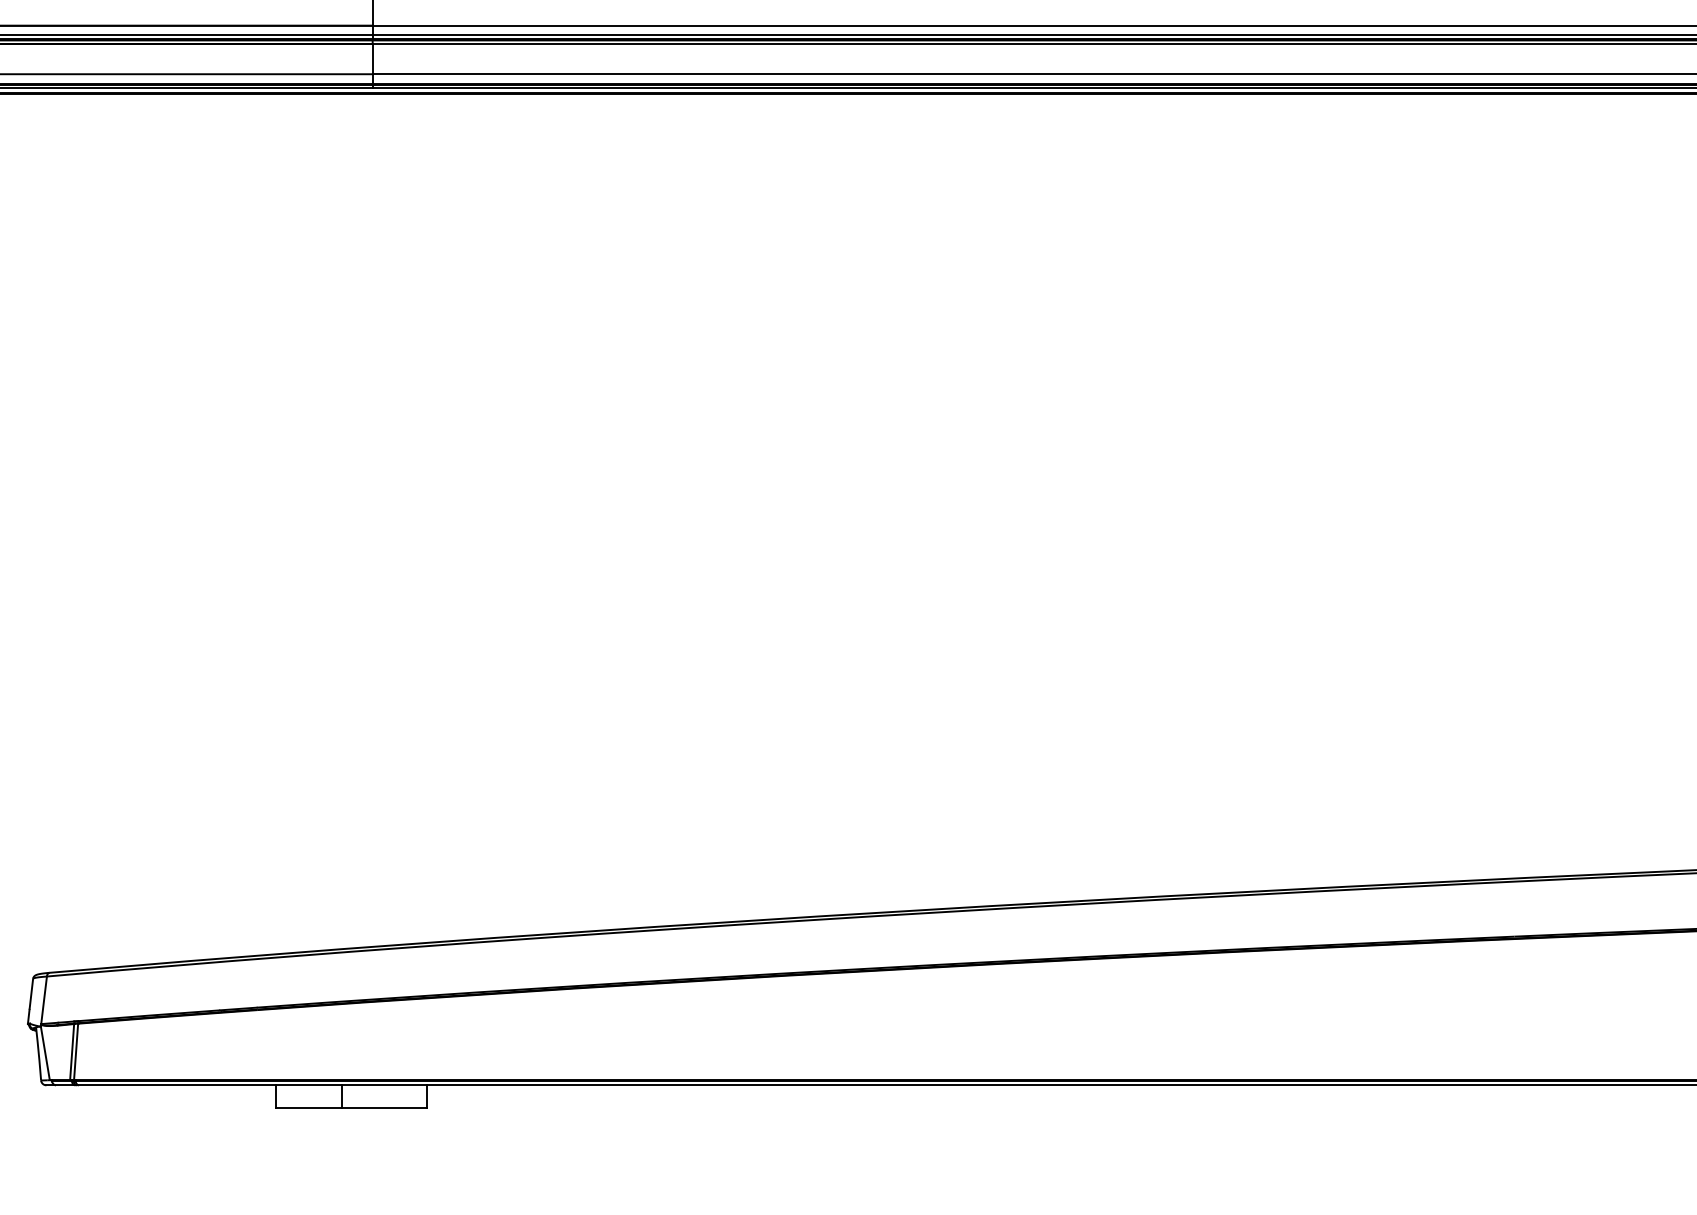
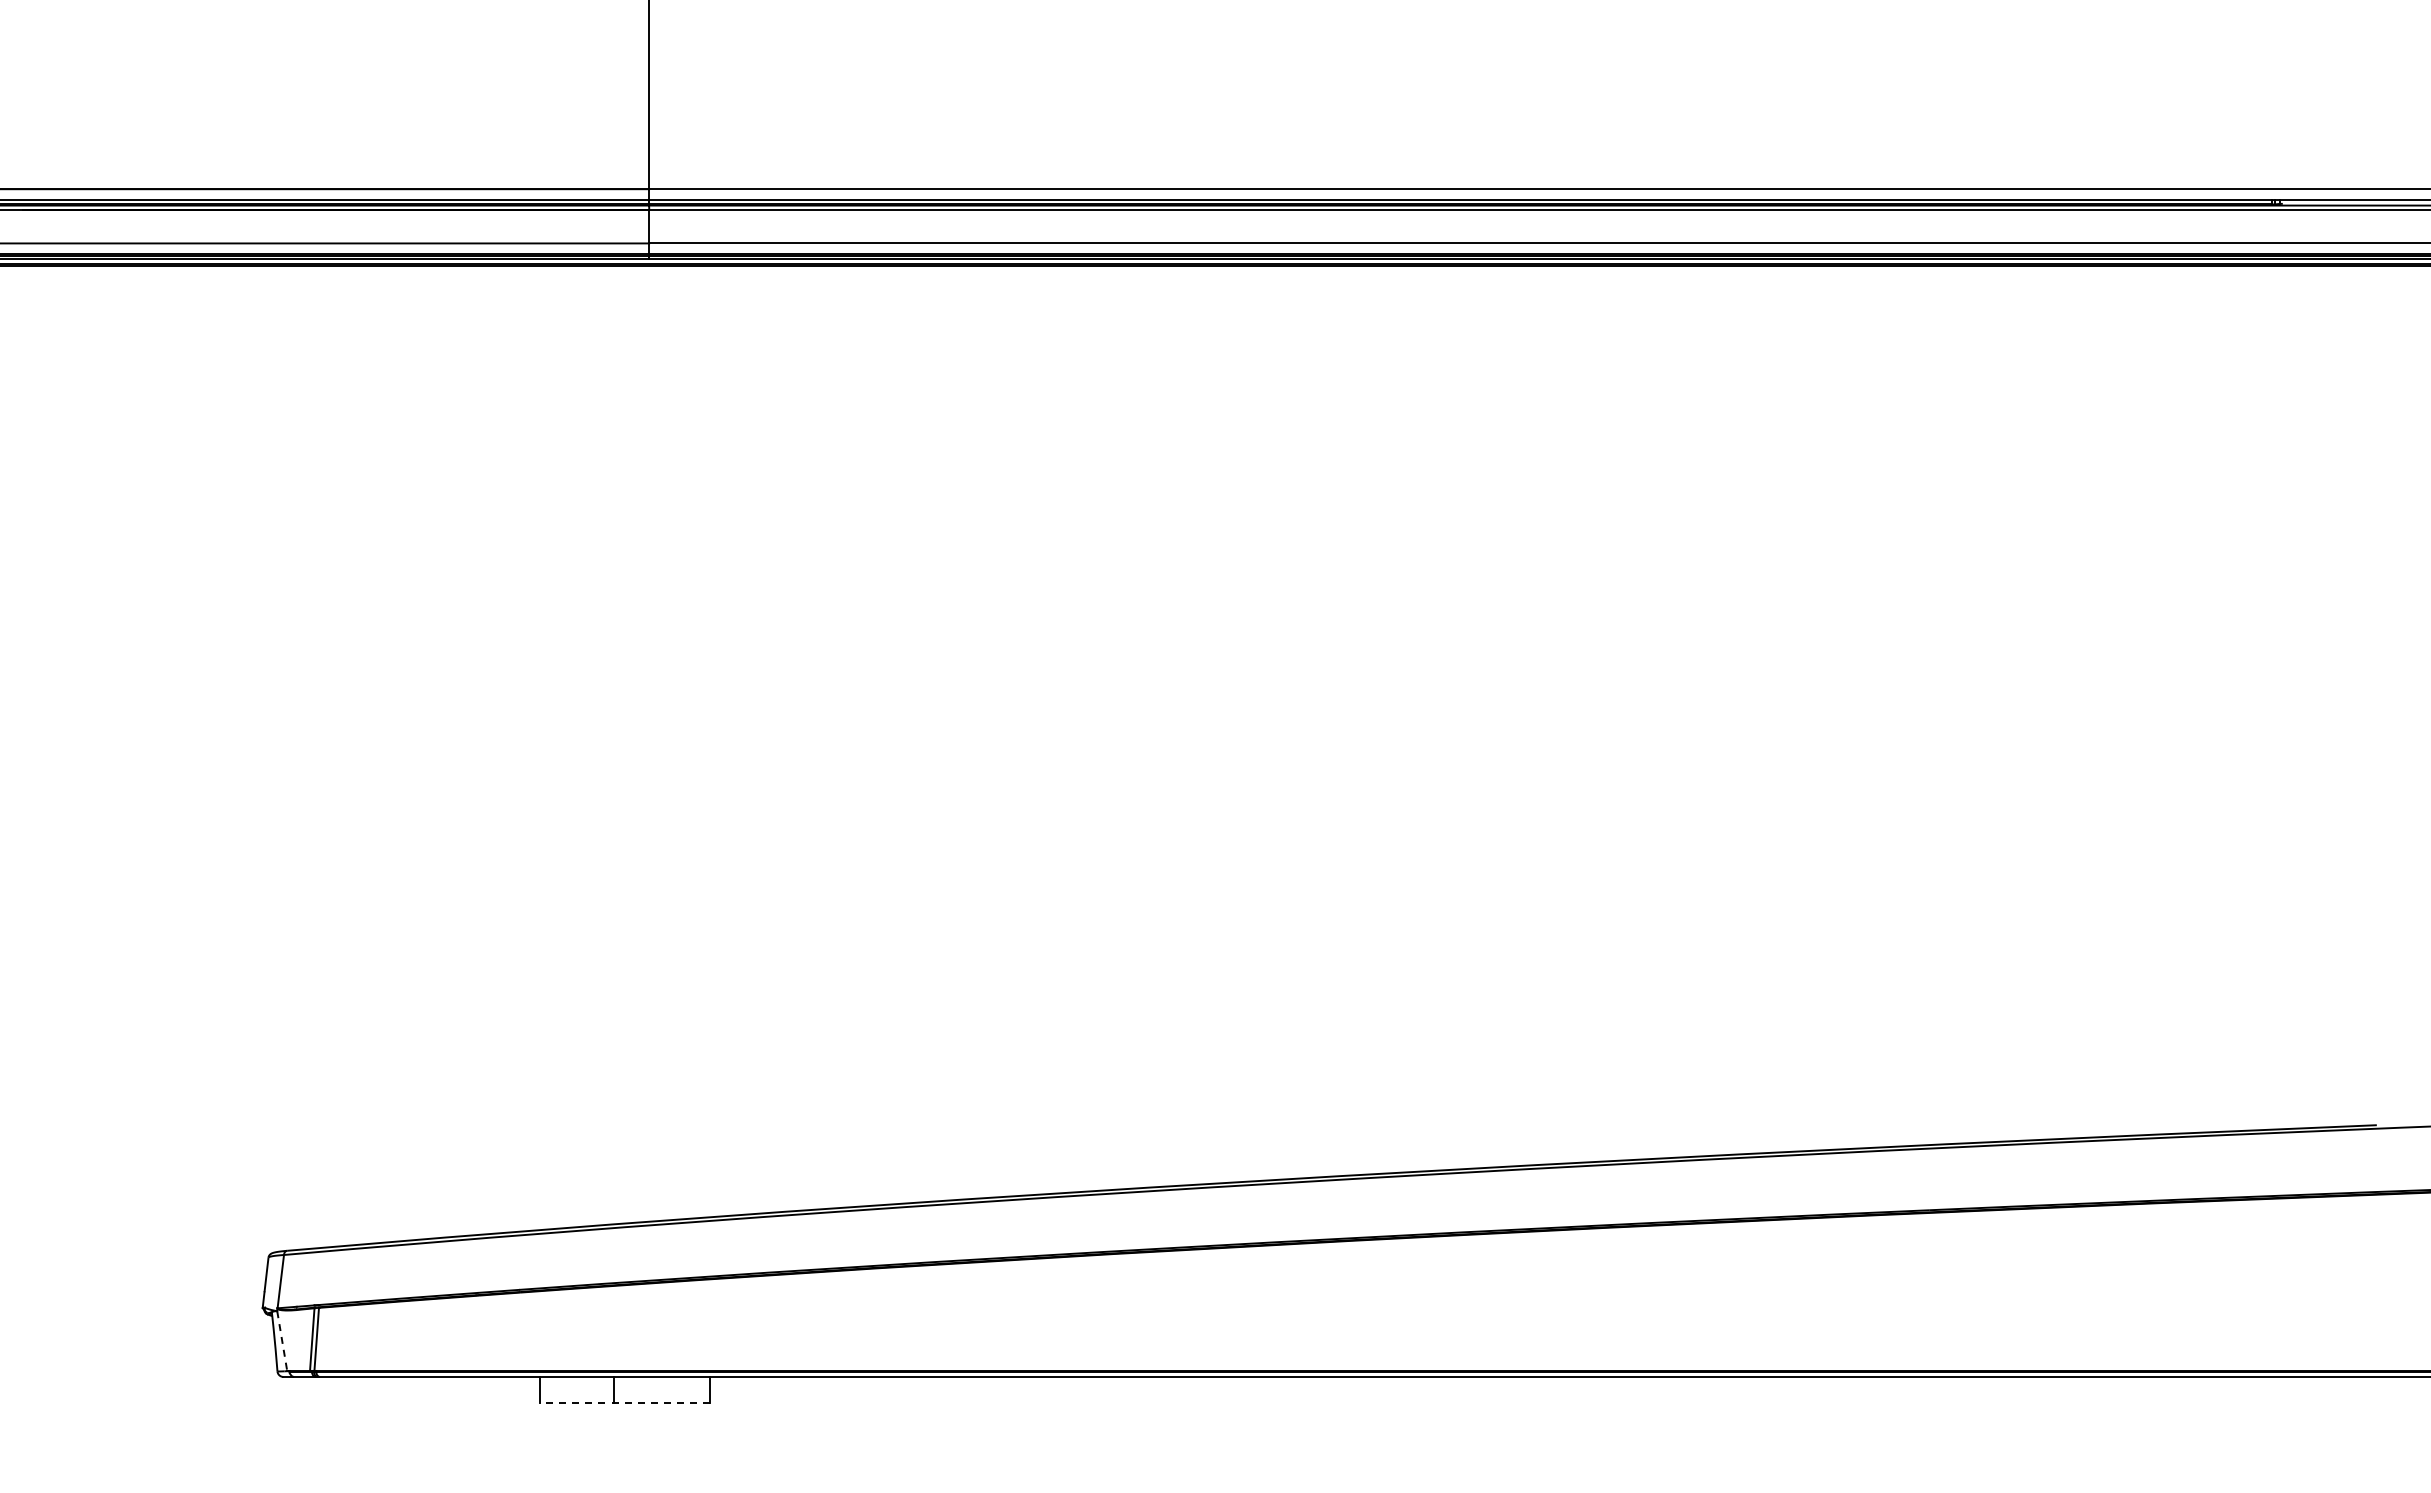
line: (45, 1053) -> (282, 1341), solid -> dashed
line: (351, 1108) -> (625, 1402), solid -> dashed

